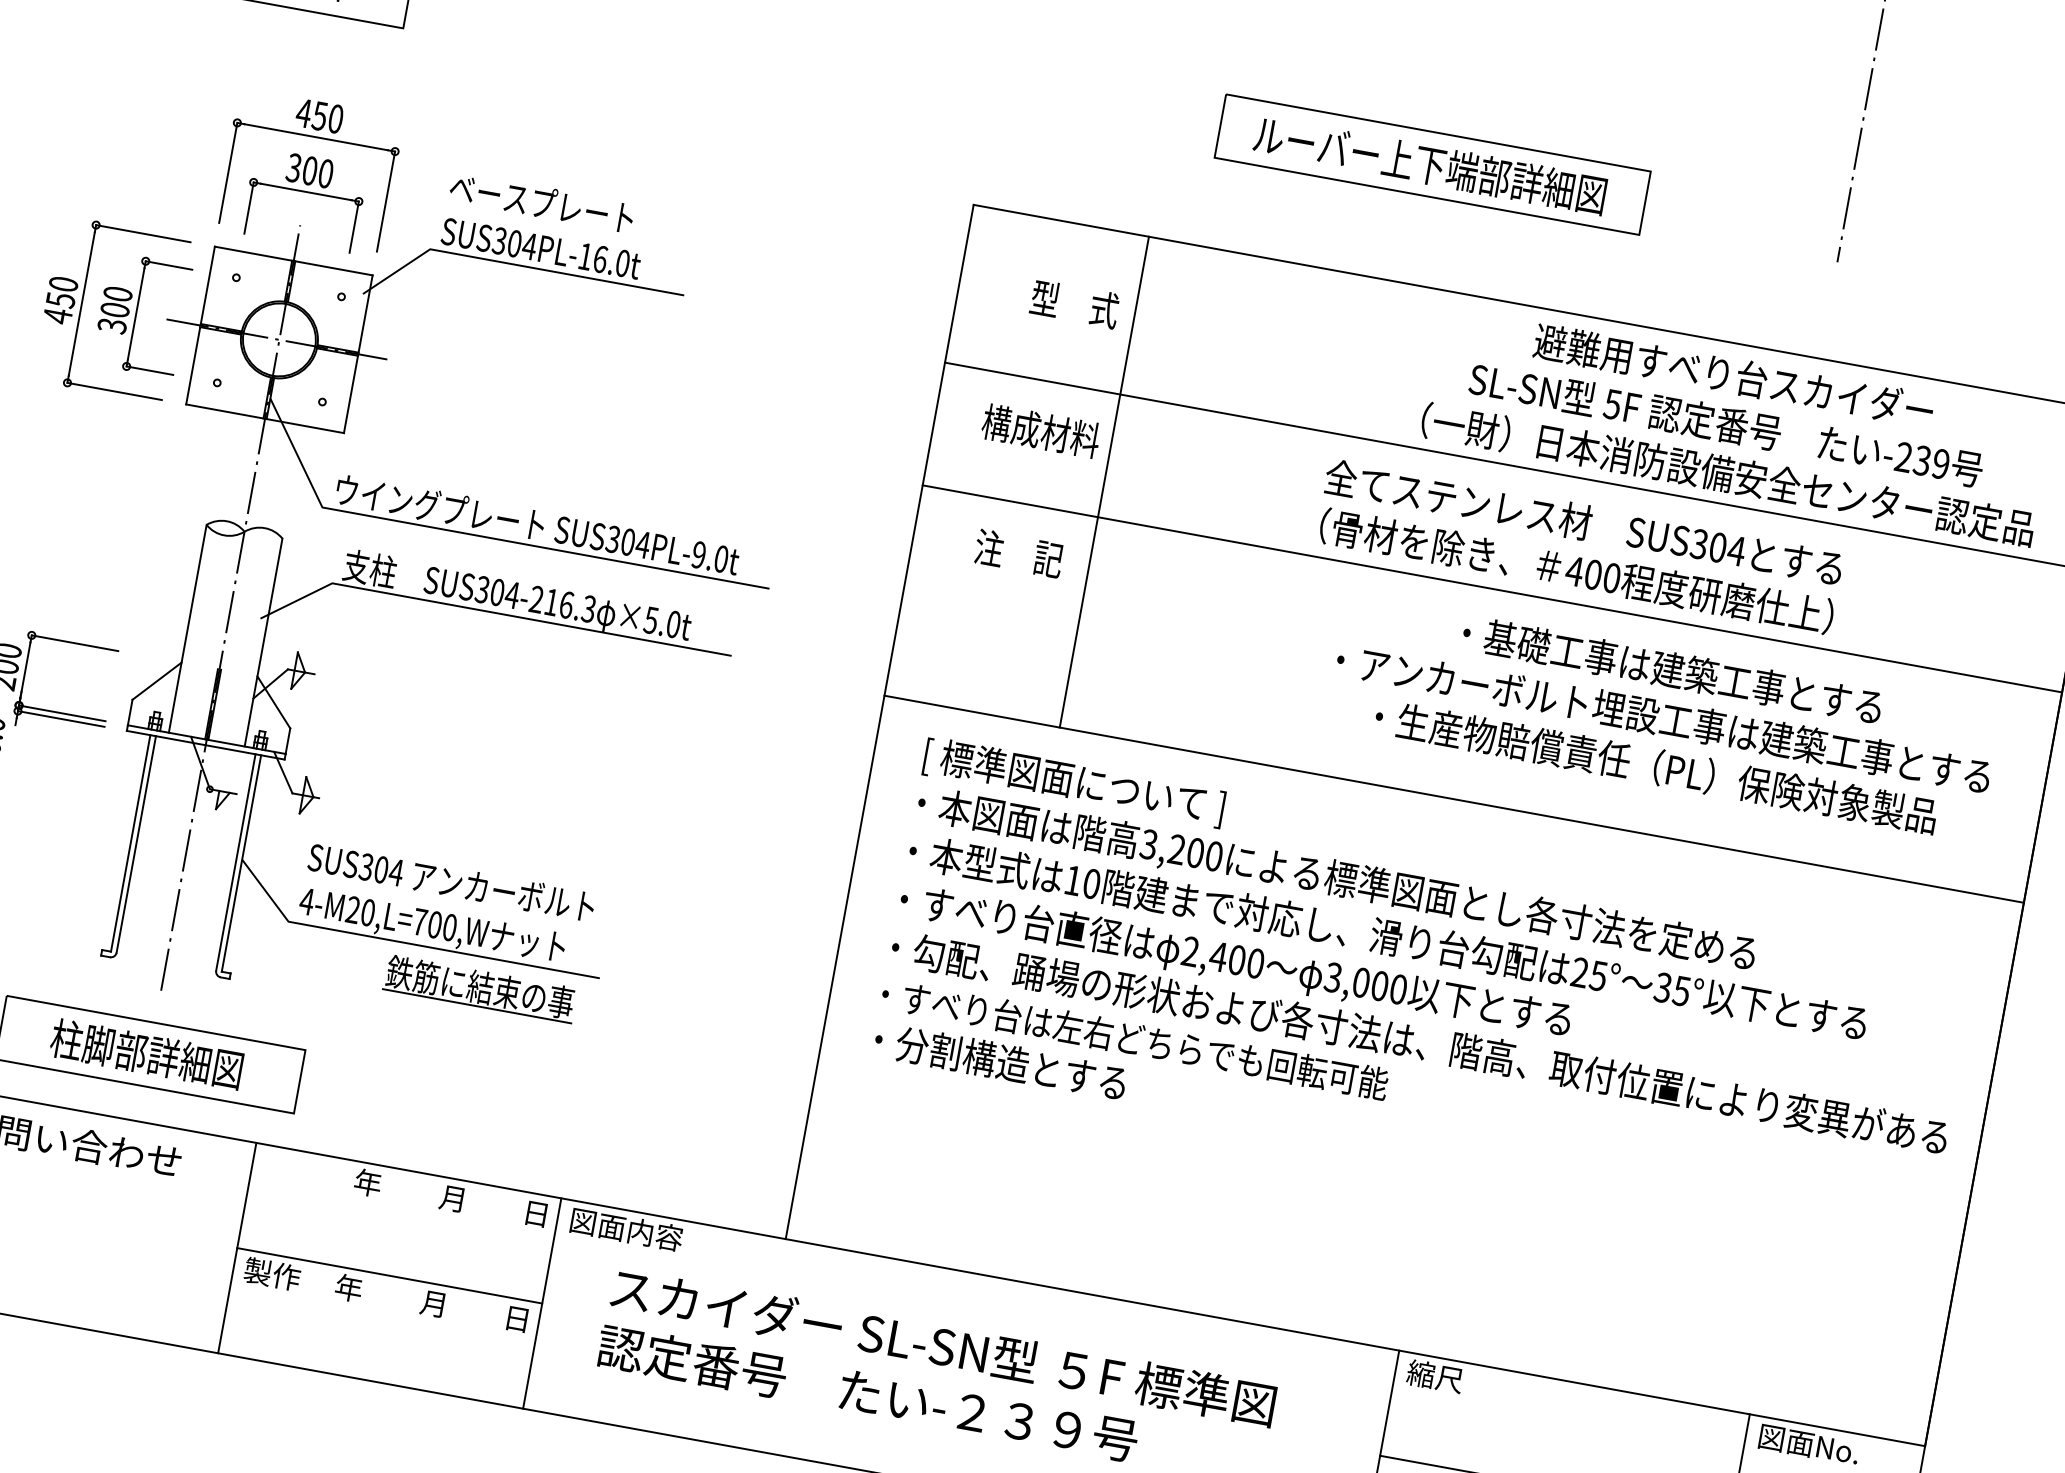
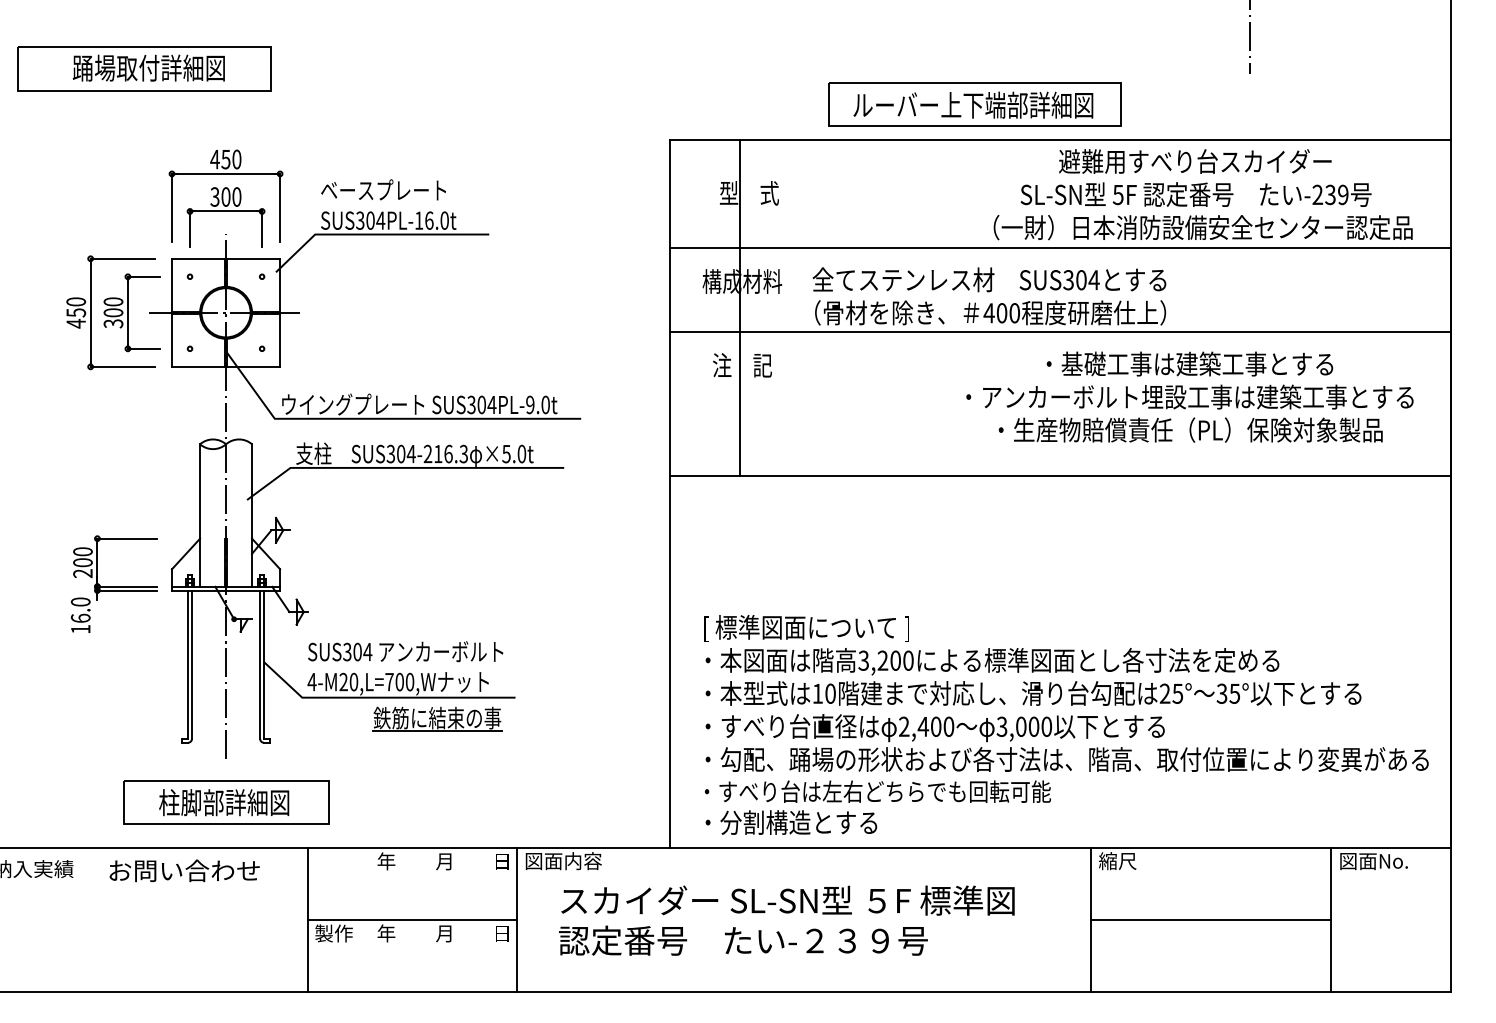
part: (1432, 164) -> (974, 104), moved
line: (1104, 481) -> (740, 307), moved
text: (1579, 547) -> (989, 296), moved
text: (1427, 991) -> (1066, 724), moved

